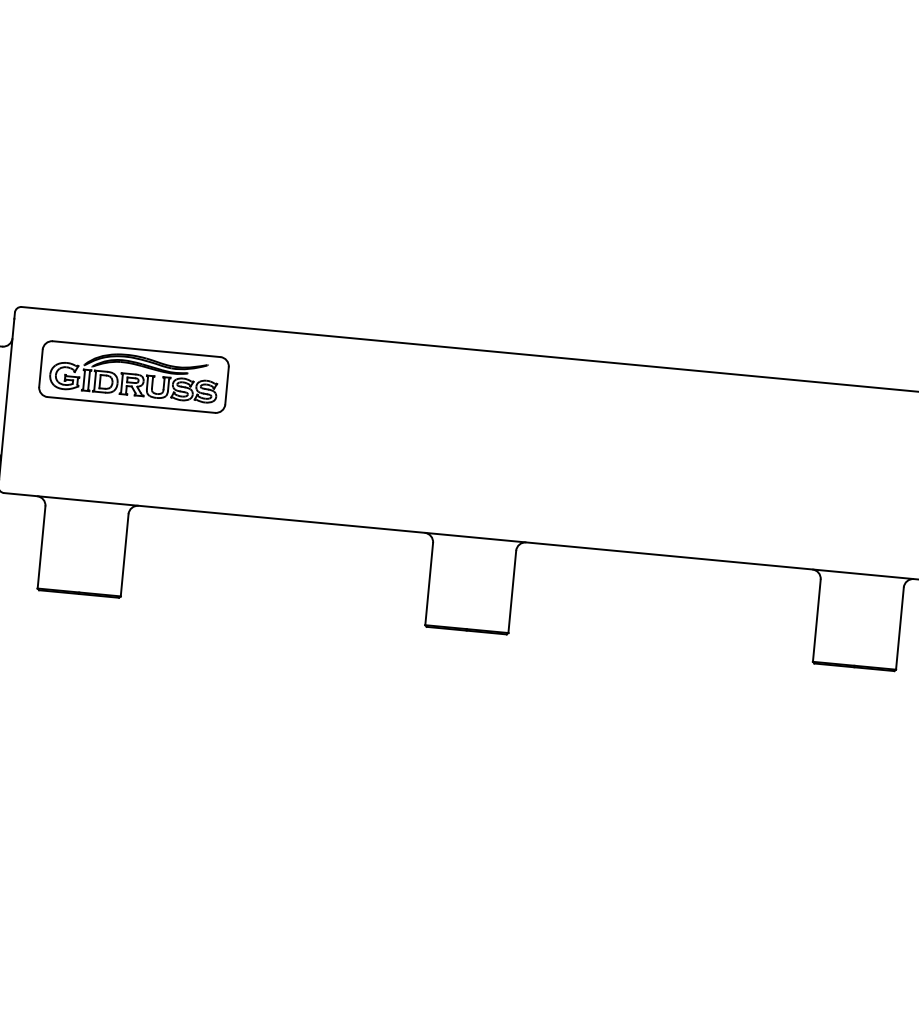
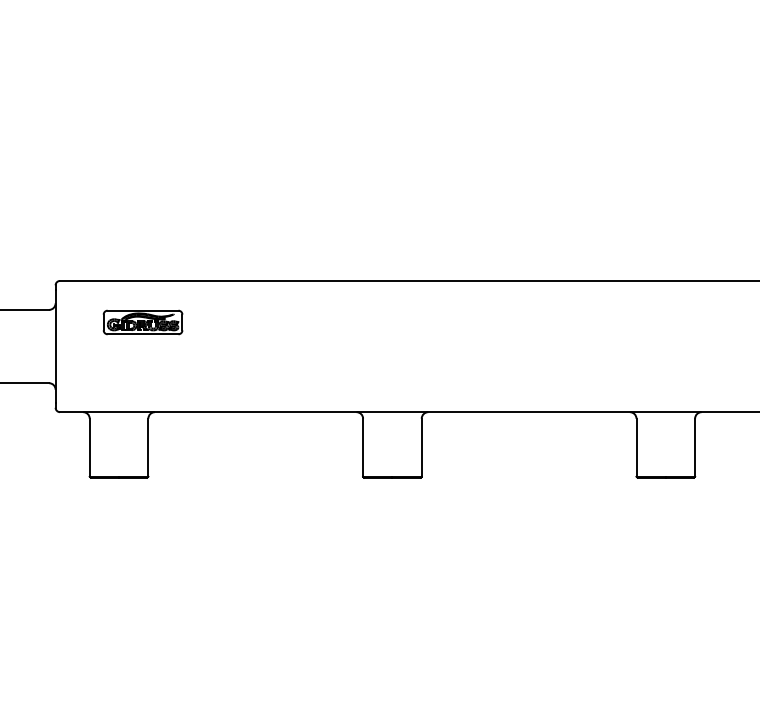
part: (133, 376) -> (142, 322), size x0.6

